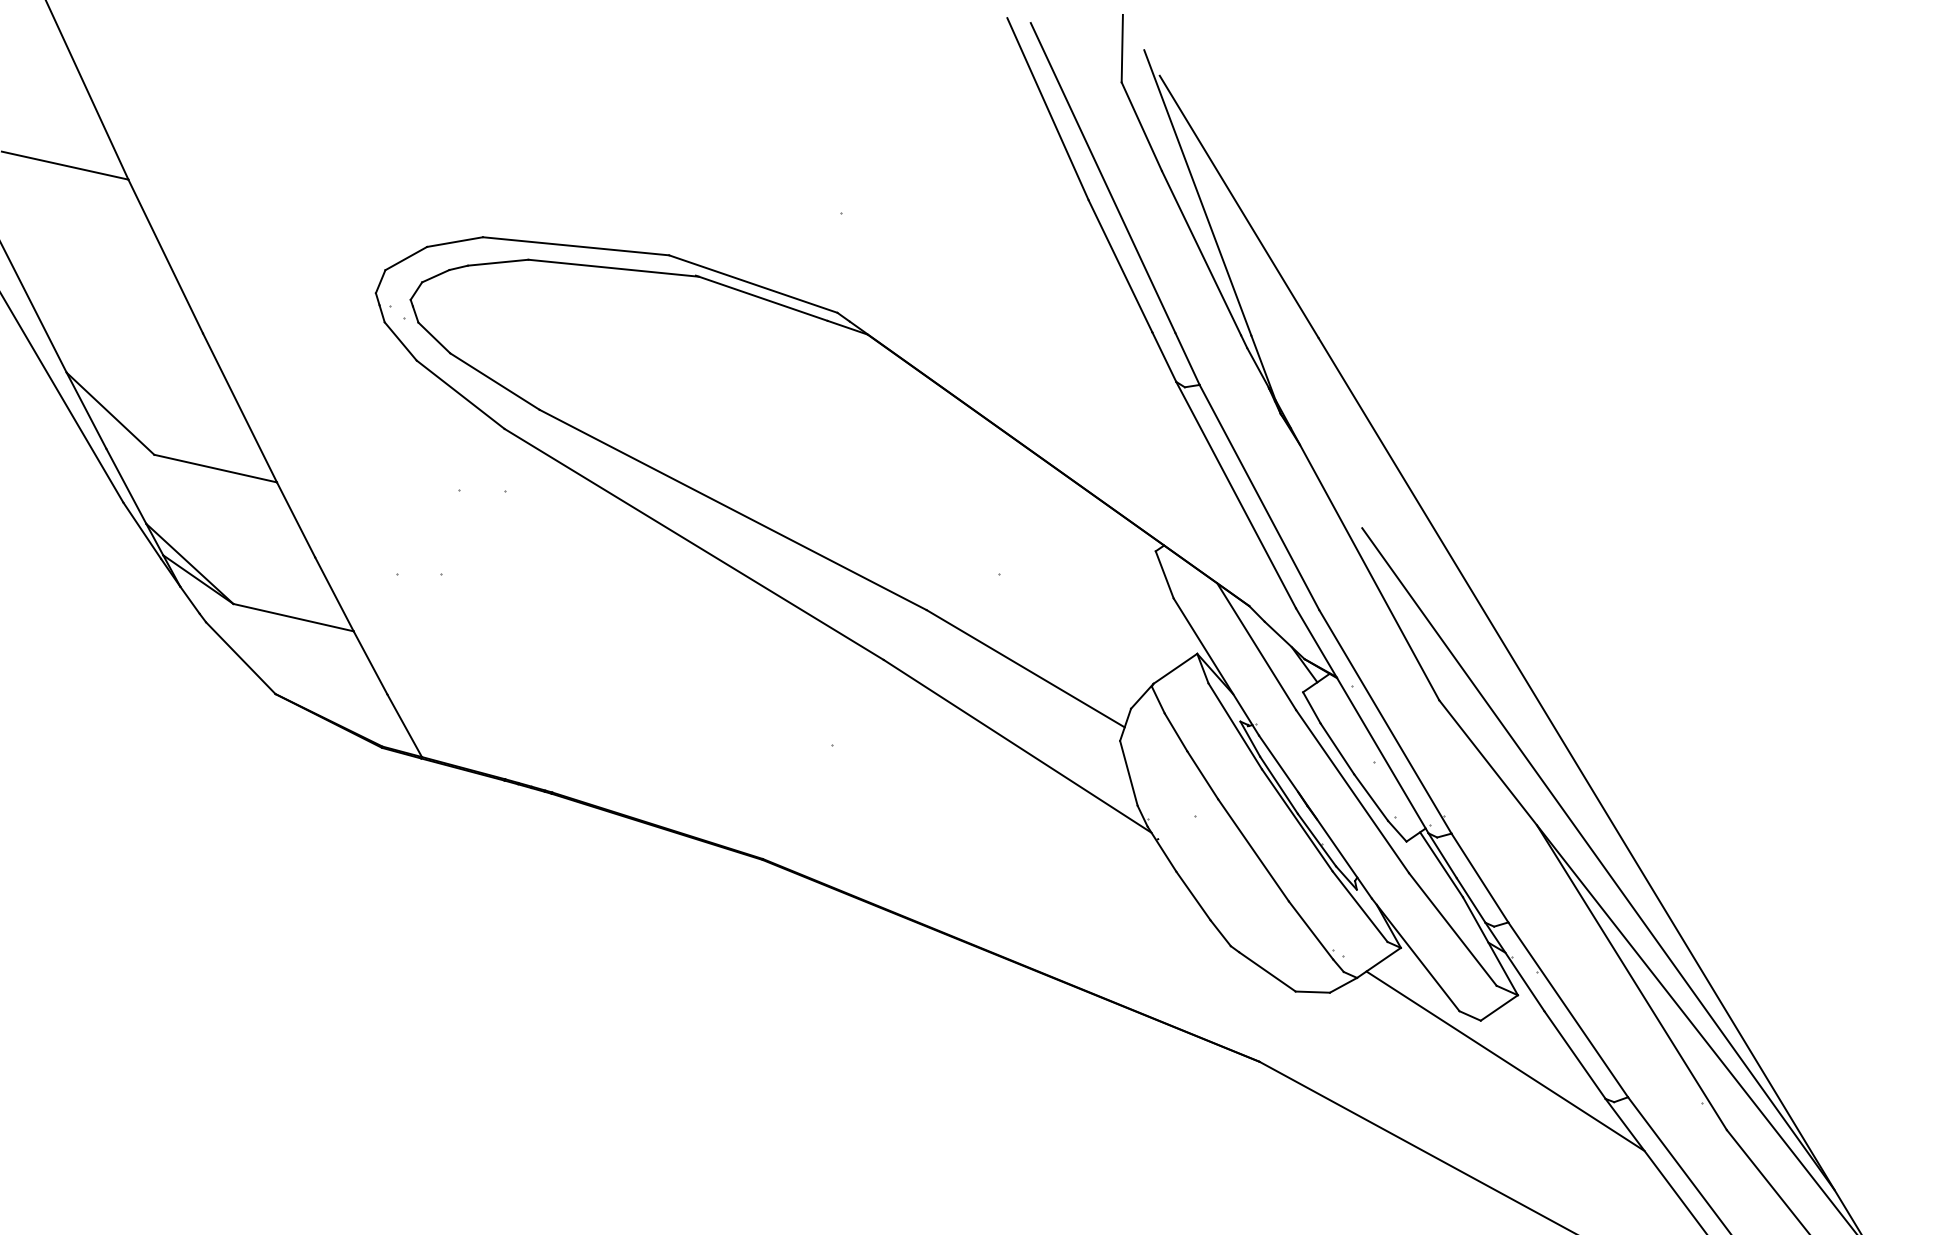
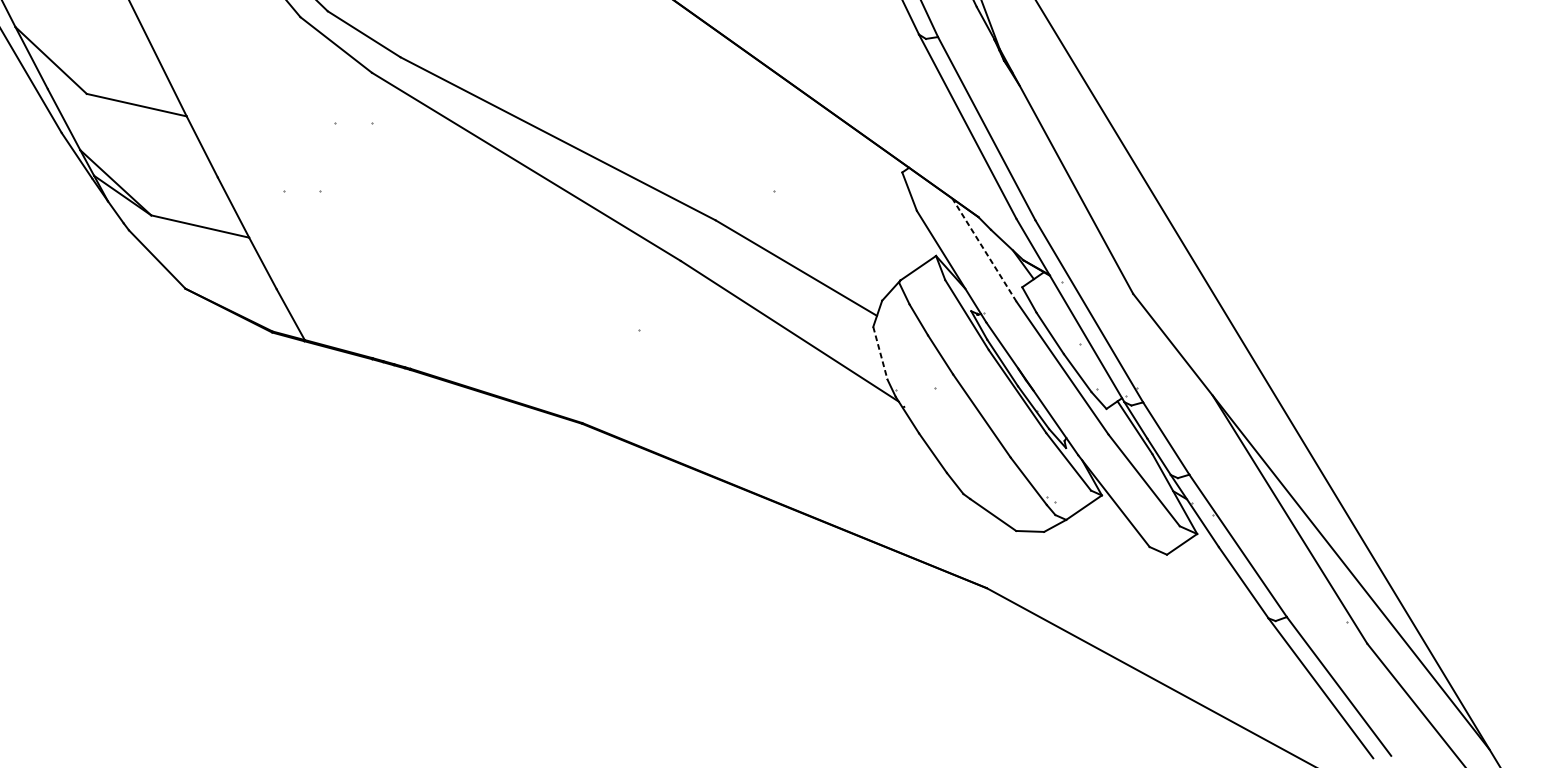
line: (1256, 646) -> (984, 250), solid -> dashed
line: (1128, 773) -> (880, 353), solid -> dashed
line: (1598, 859) -> (1262, 423), removed
line: (1505, 1060) -> (1187, 587), removed

